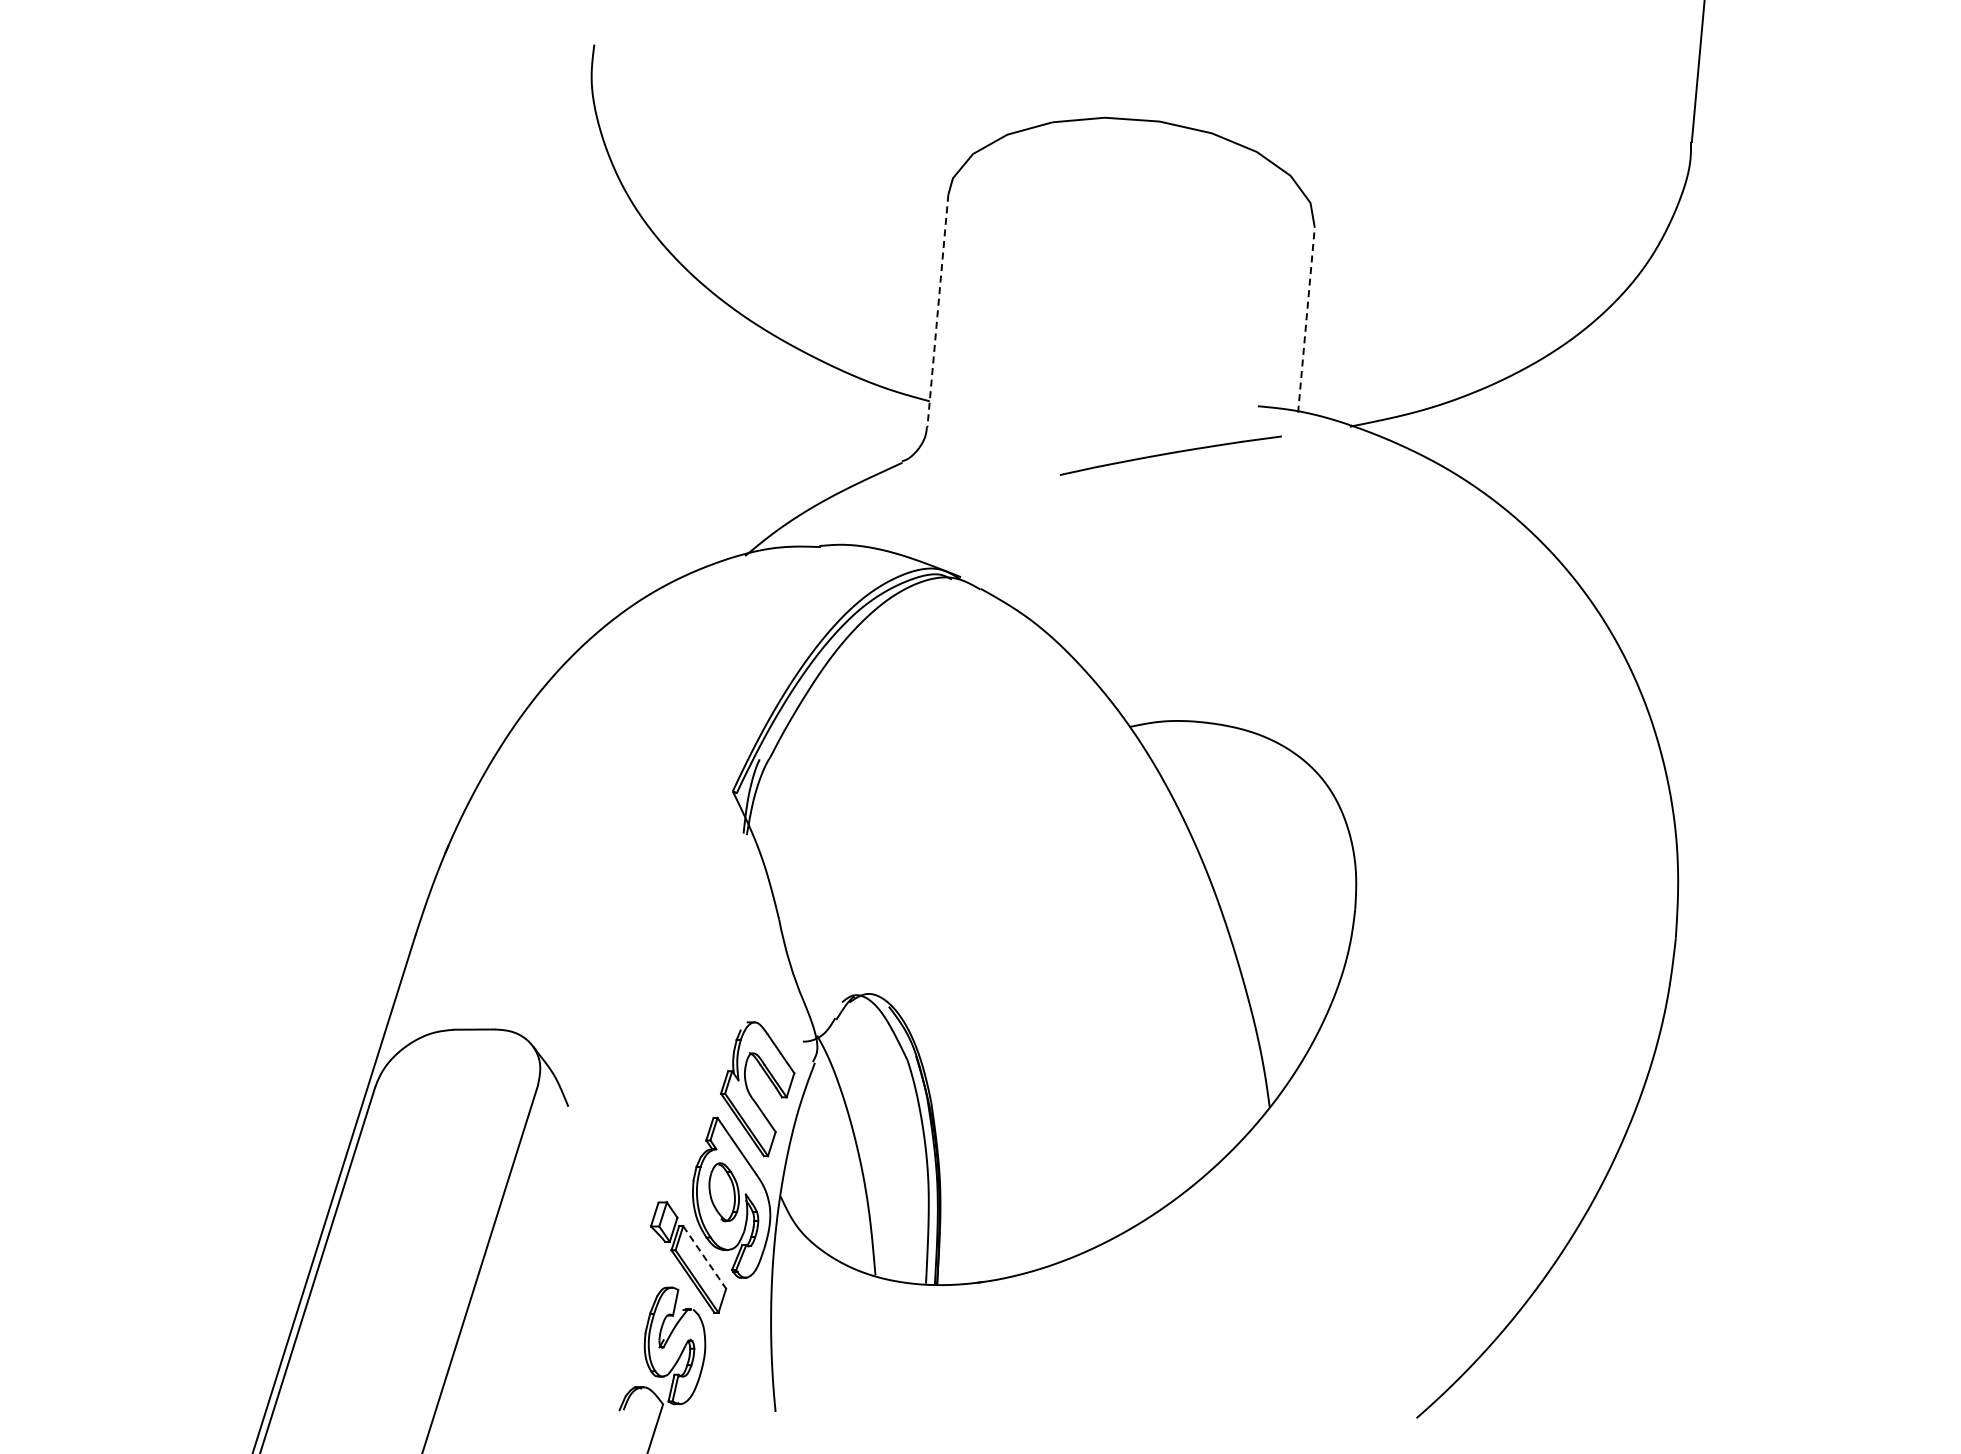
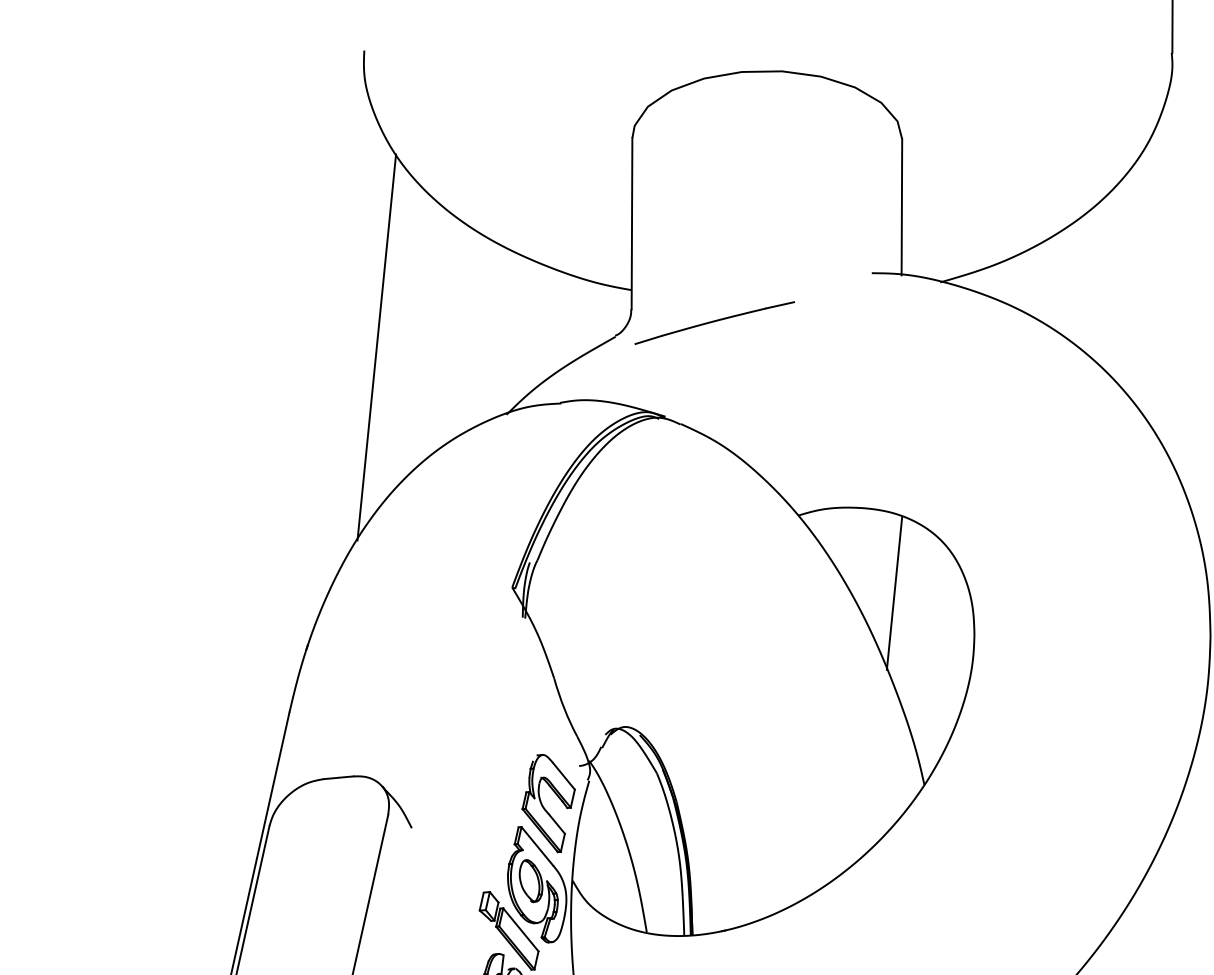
line: (937, 311) -> (631, 224), dashed -> solid
line: (1306, 320) -> (901, 207), dashed -> solid
line: (576, 449) -> (376, 347), added
part: (1170, 455) -> (714, 322), moved
line: (1251, 843) -> (894, 593), added
line: (704, 1257) -> (520, 929), dashed -> solid

